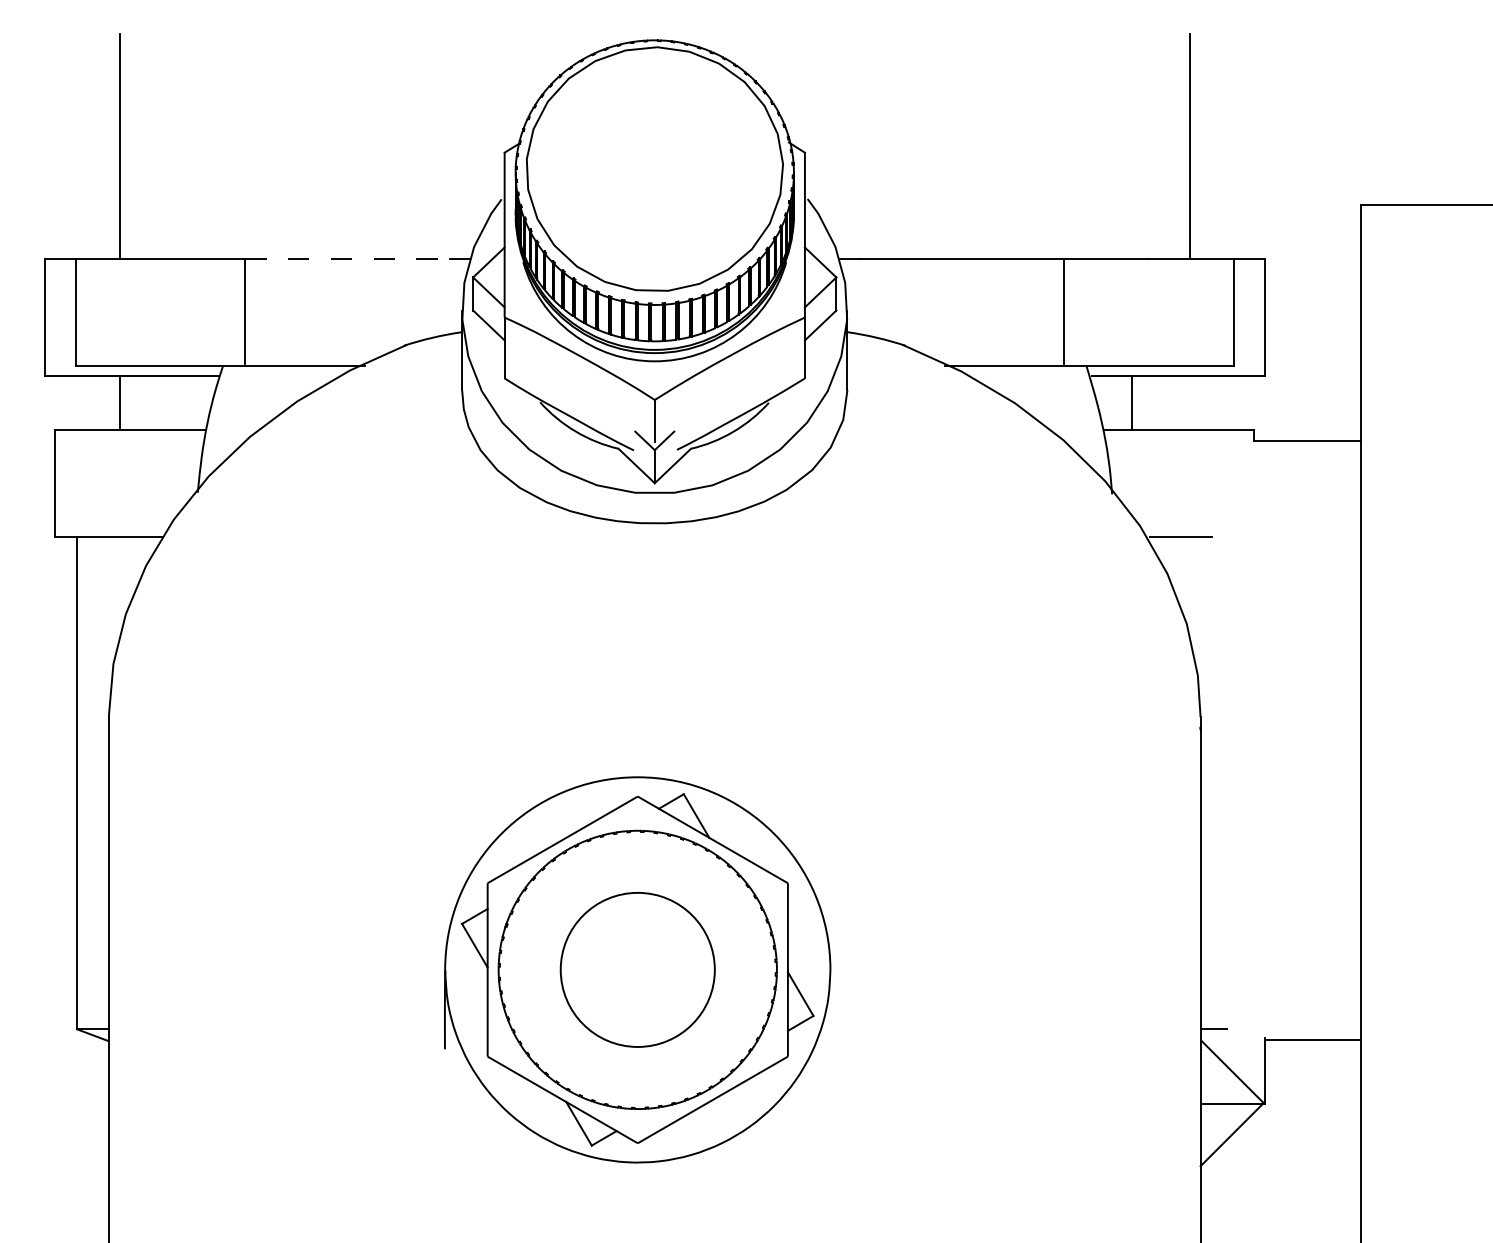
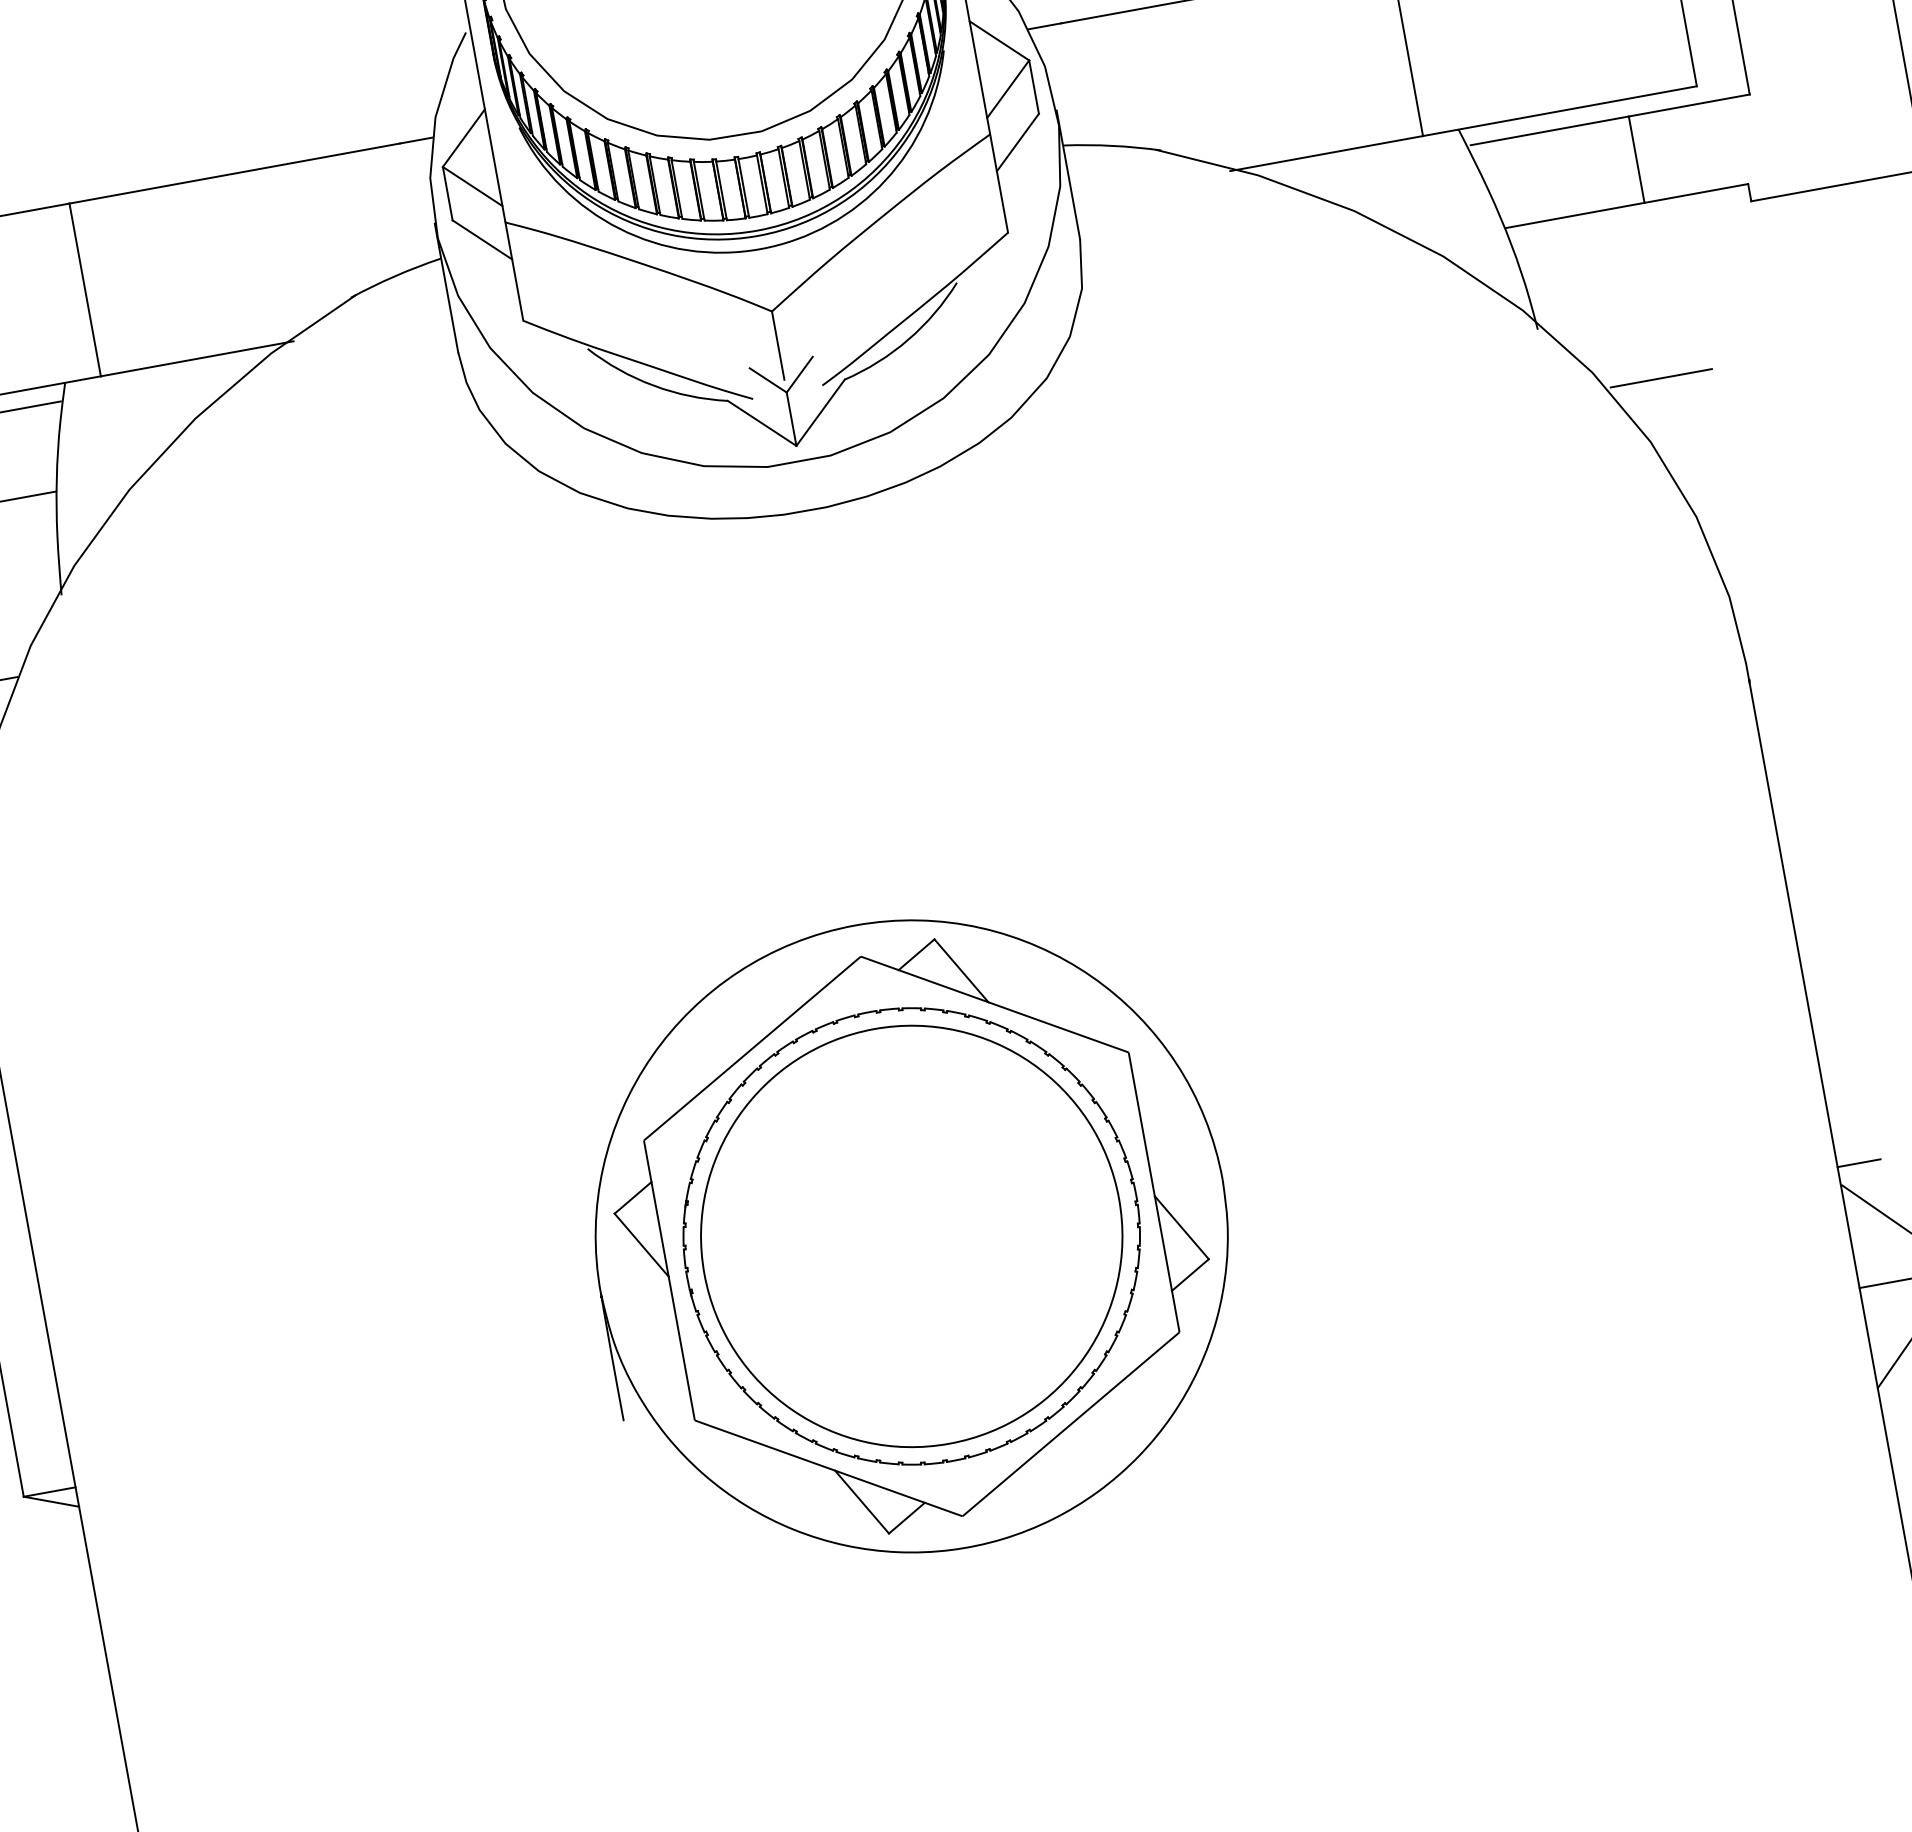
line: (348, 258) -> (236, 172), dashed -> solid
line: (1131, 402) -> (1635, 158), moved
circle: (637, 969) -> (911, 1235), size x1.67

